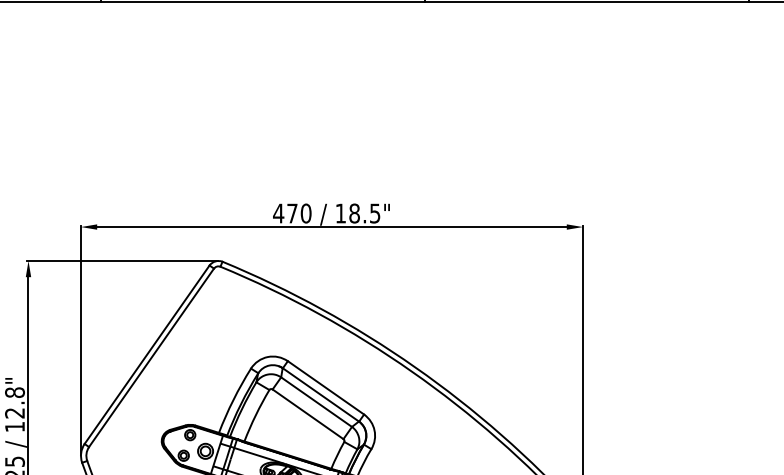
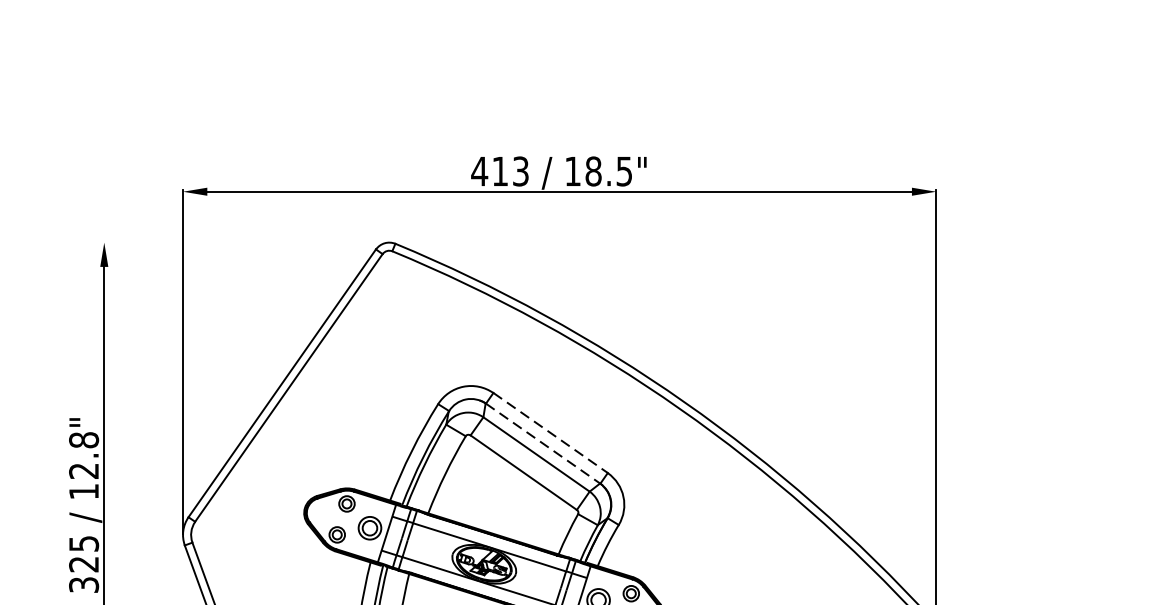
text: (299, 213) -> (510, 171), 470 -> 413
line: (122, 260) -> (245, 241), removed
line: (325, 387) -> (549, 432), solid -> dashed
line: (321, 394) -> (543, 442), solid -> dashed

